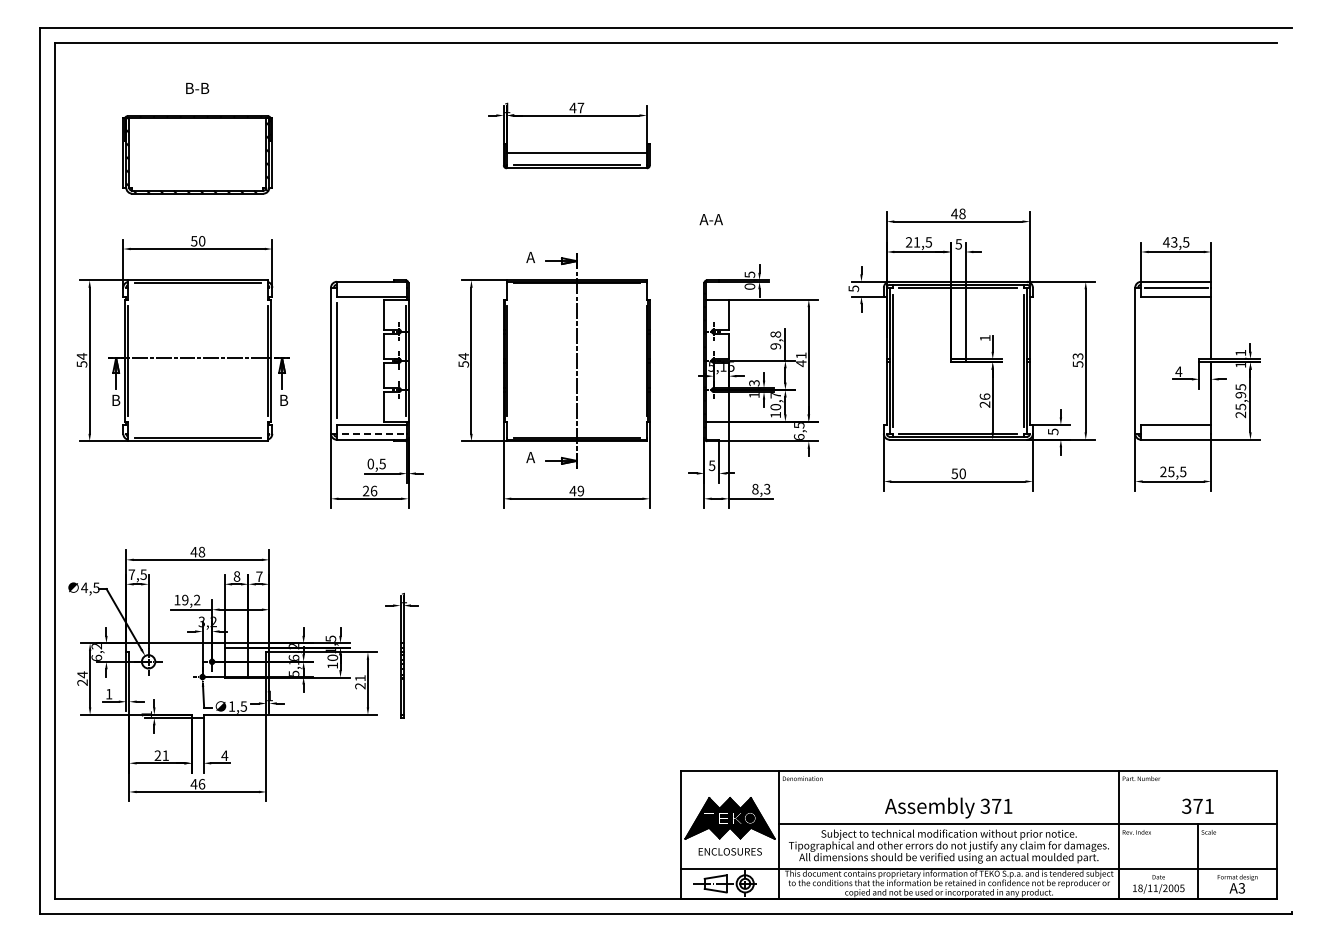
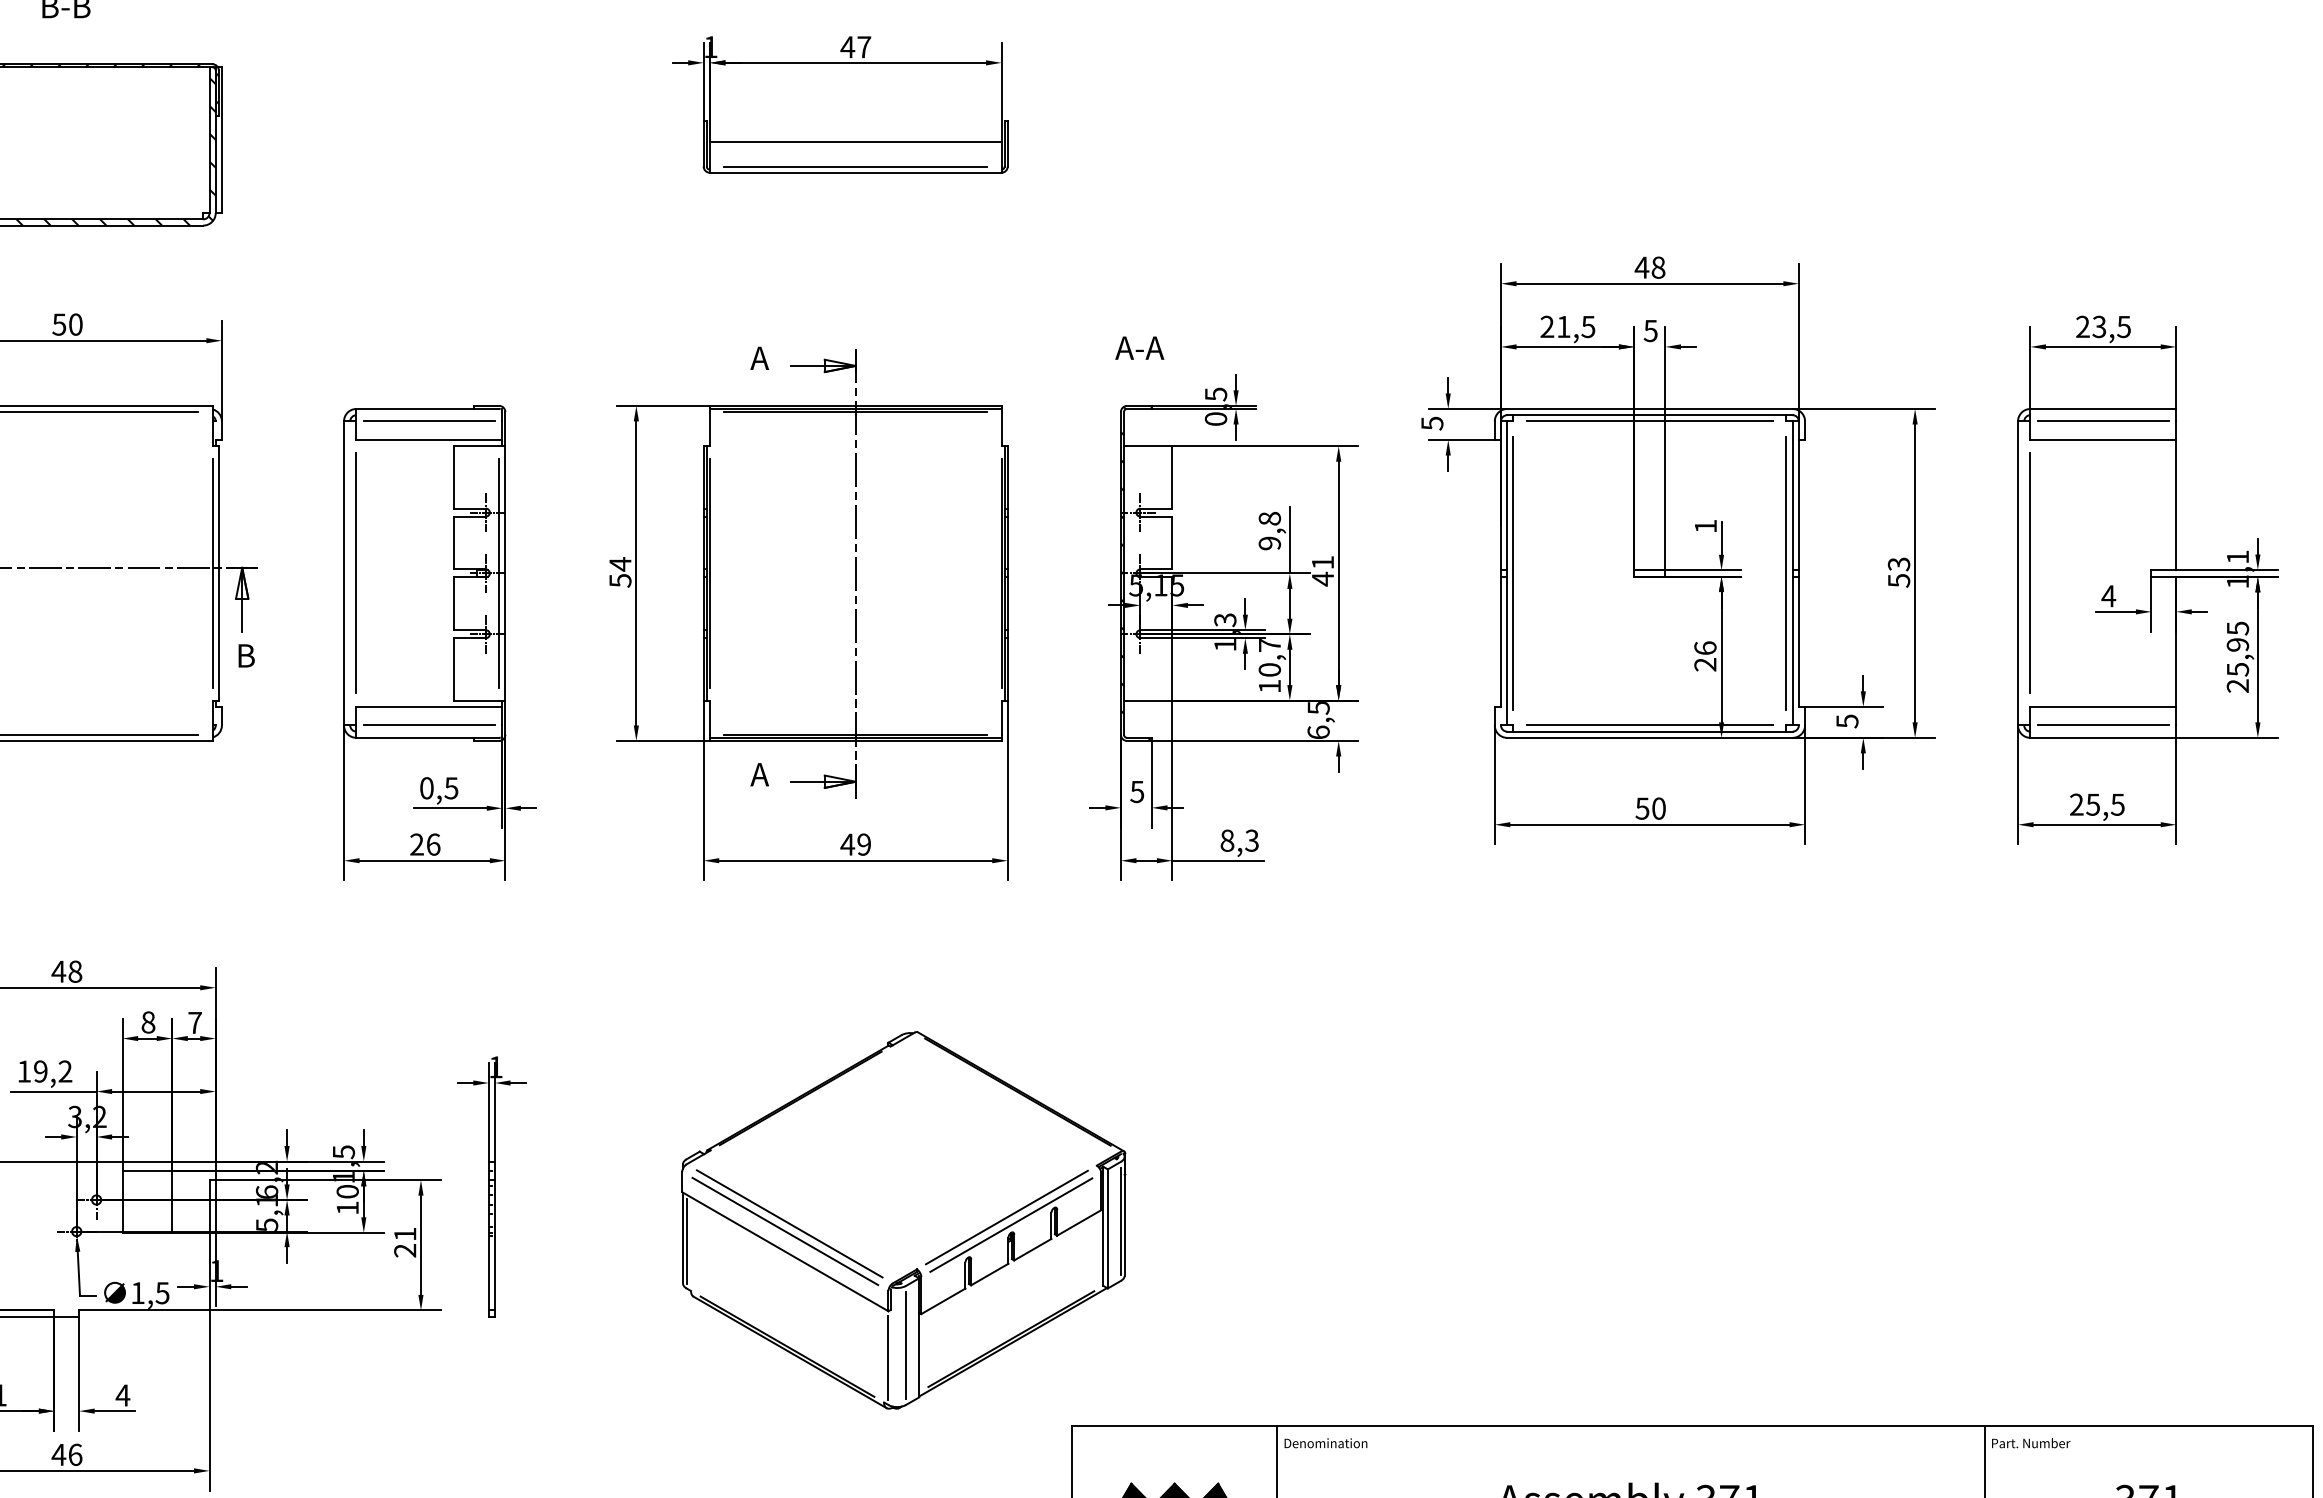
text: (710, 219) -> (1138, 347), moved
text: (1165, 242) -> (2081, 327), 43,5 -> 23,5
line: (371, 287) -> (428, 420), added
line: (1141, 360) -> (2031, 572), added
line: (371, 433) -> (428, 724), dashed -> solid
line: (1175, 433) -> (2101, 724), added
part: (599, 671) -> (902, 1220), added

